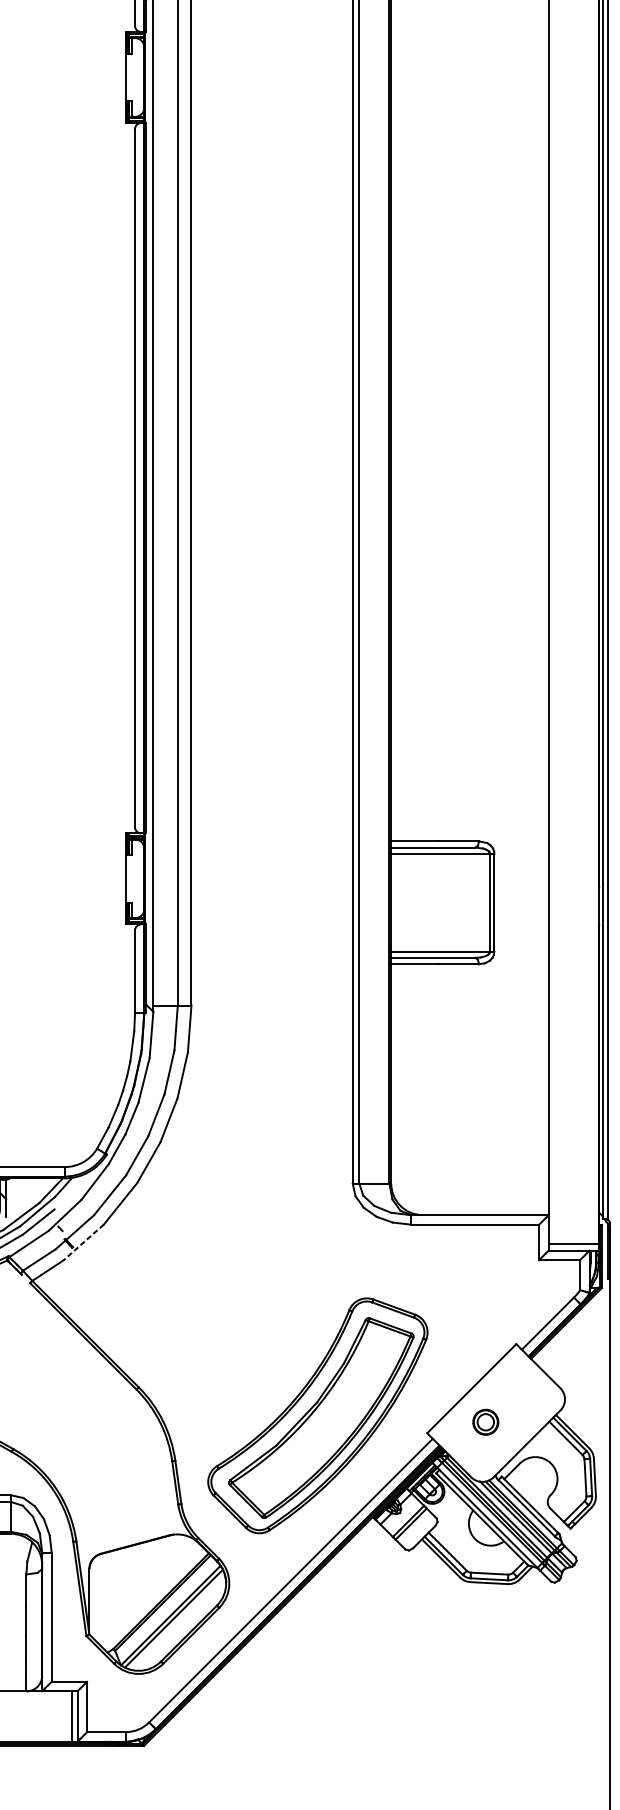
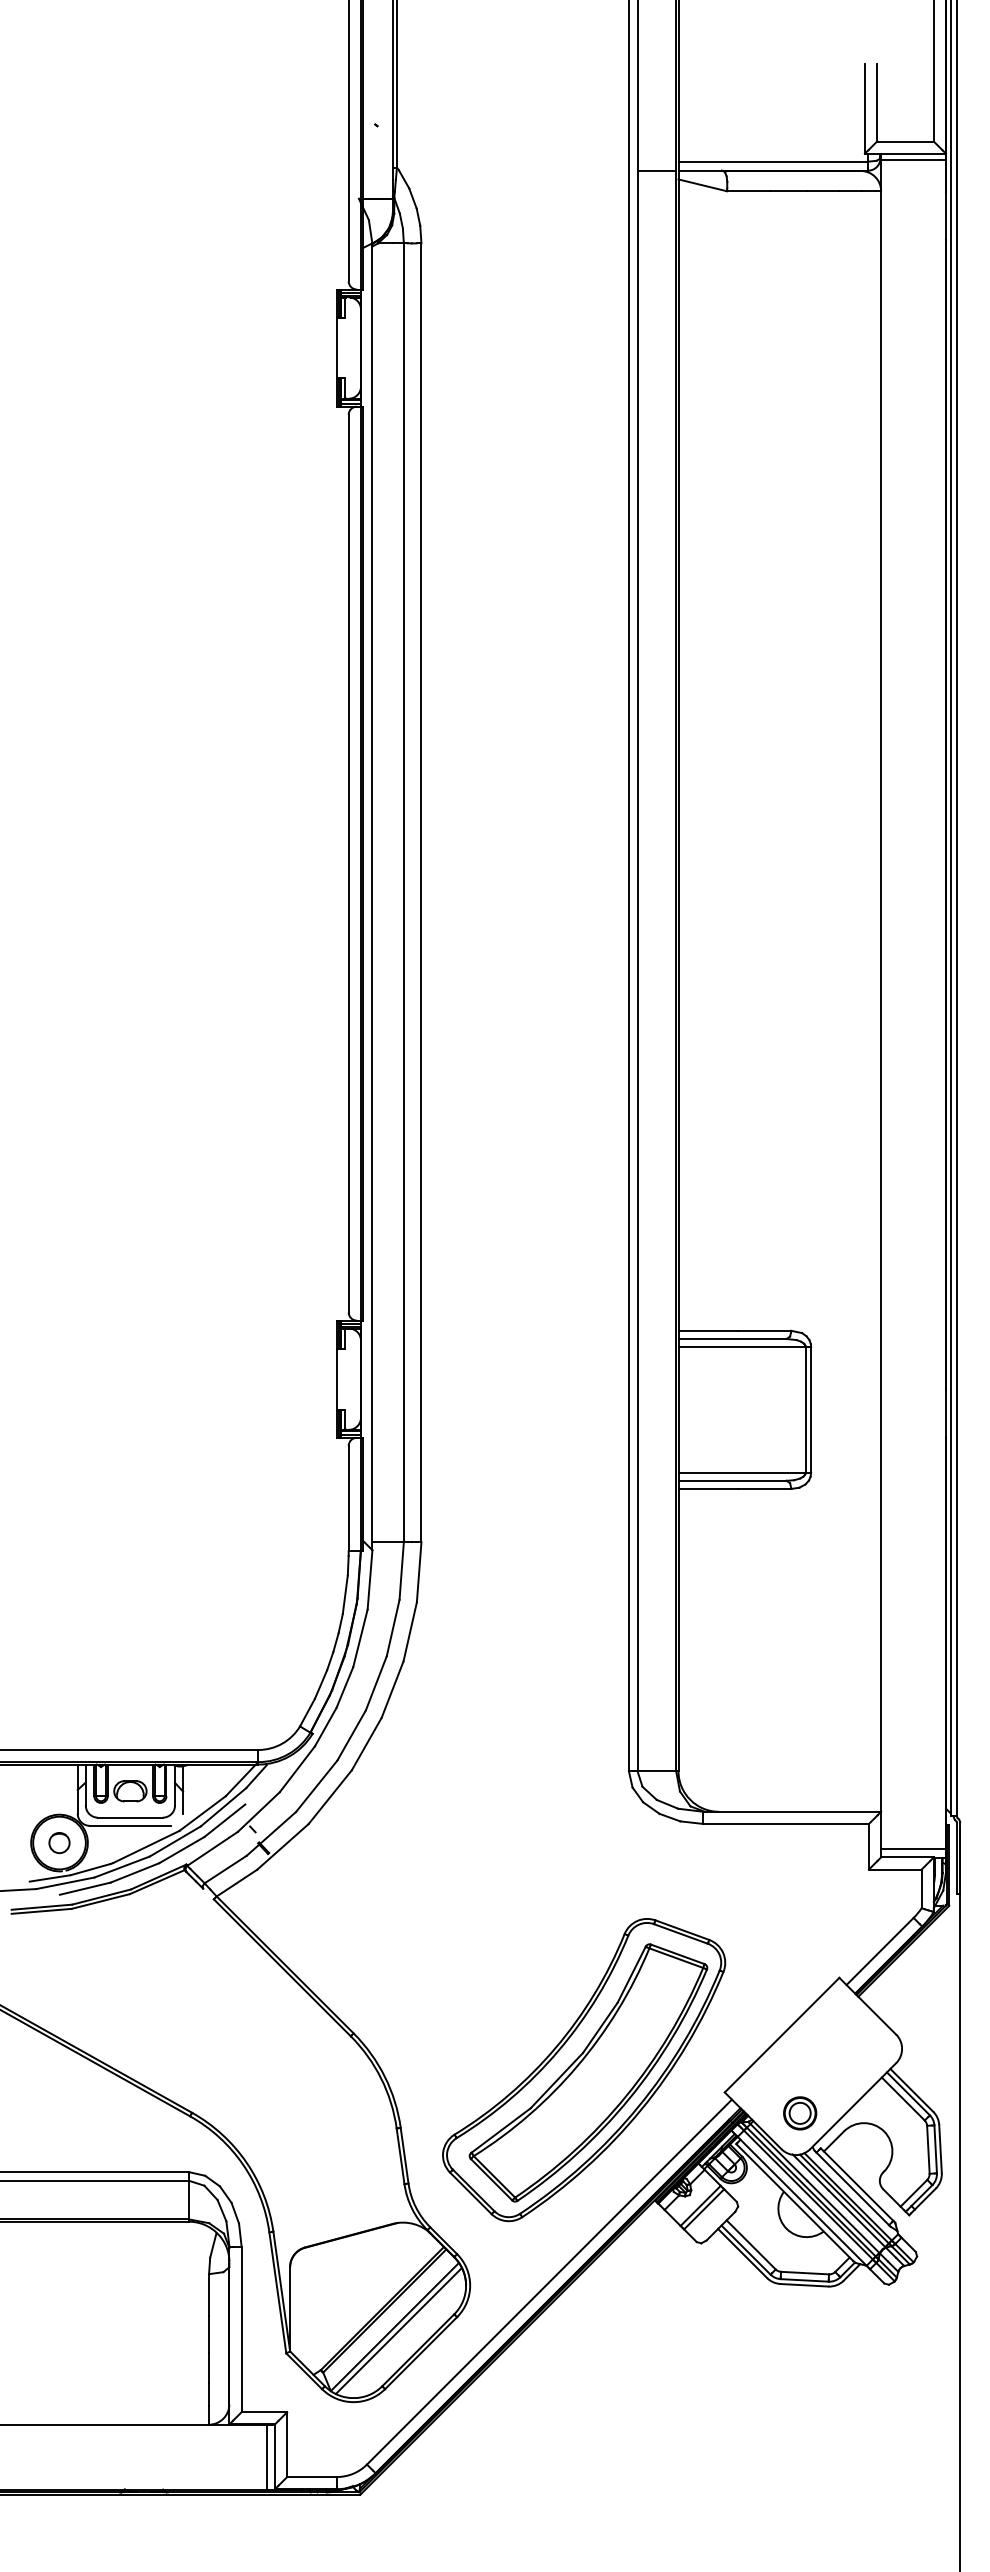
line: (83, 1242) -> (282, 1847), dashed -> solid
part: (486, 1422) -> (800, 2113), moved

